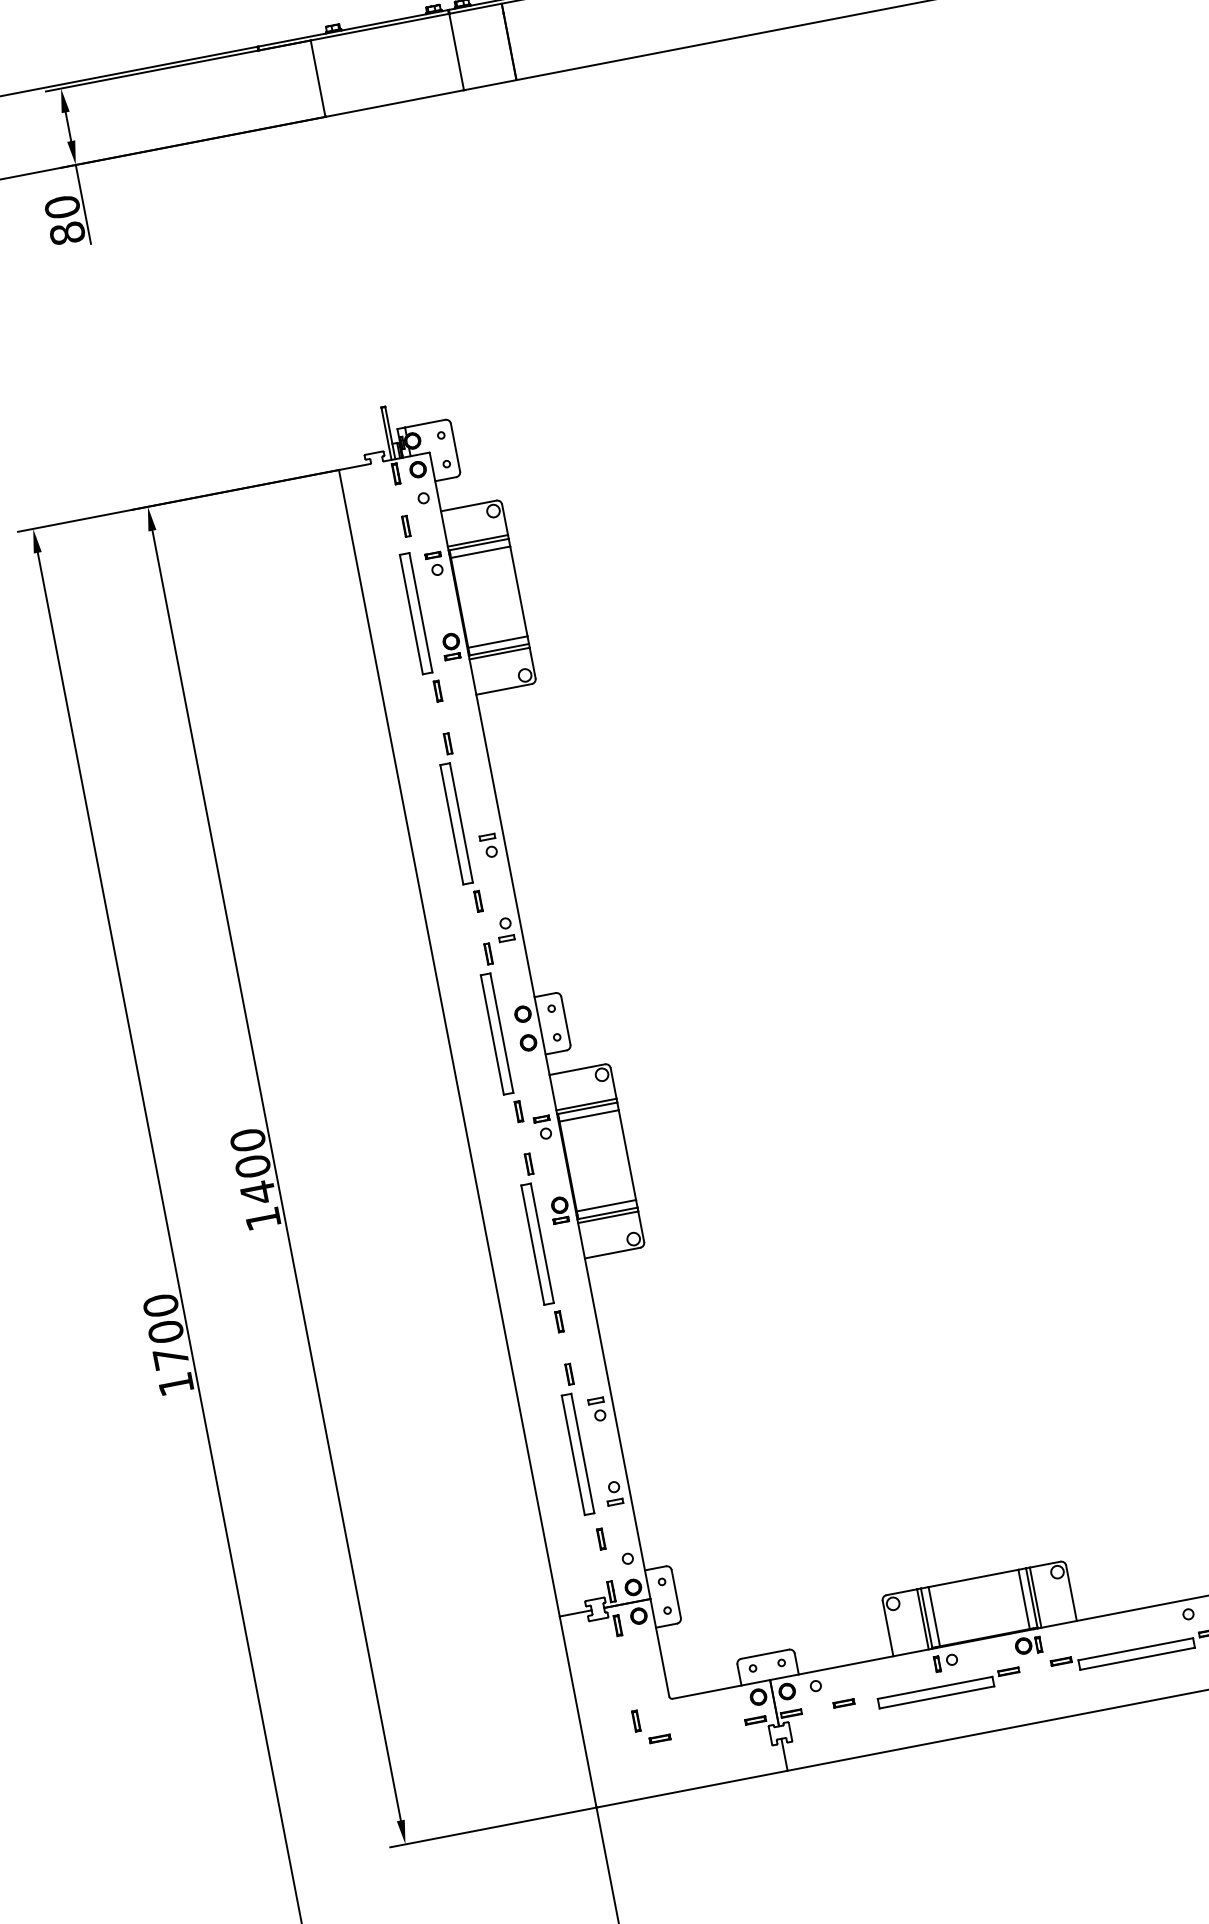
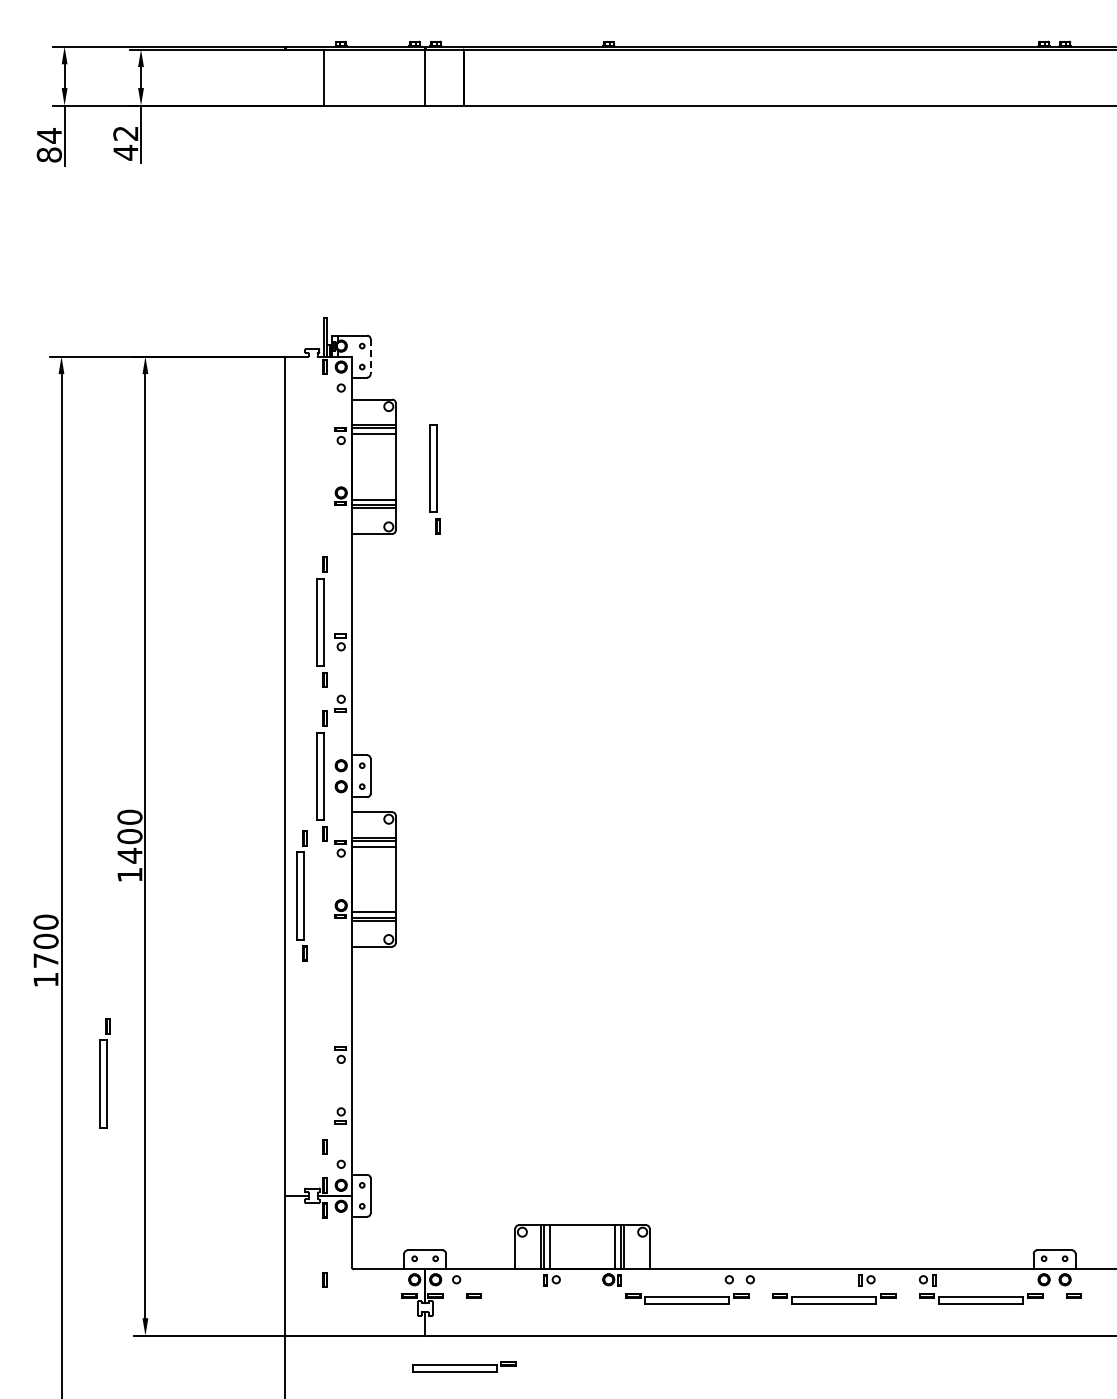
text: (64, 220) -> (125, 143), 80 -> 42
line: (455, 448) -> (370, 357), solid -> dashed
part: (405, 526) -> (324, 405), removed
part: (420, 628) -> (434, 479), moved
part: (539, 1243) -> (301, 895), moved
part: (576, 1439) -> (104, 1073), moved
part: (949, 1686) -> (464, 1366), moved
part: (659, 1738) -> (339, 1295), removed

